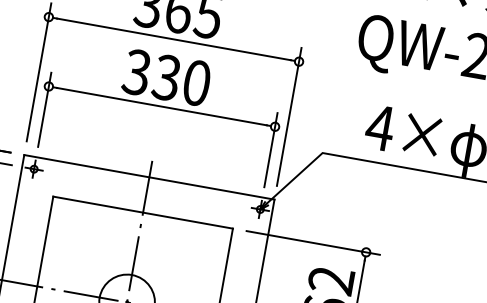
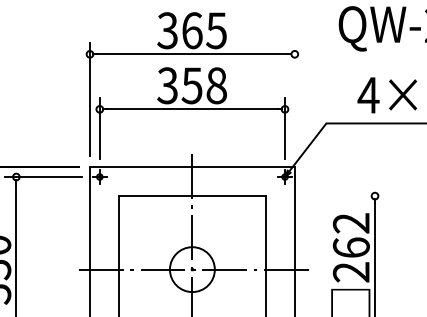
text: (181, 80) -> (204, 85), 330 -> 358
line: (288, 116) -> (294, 99), removed
line: (312, 243) -> (331, 196), removed

